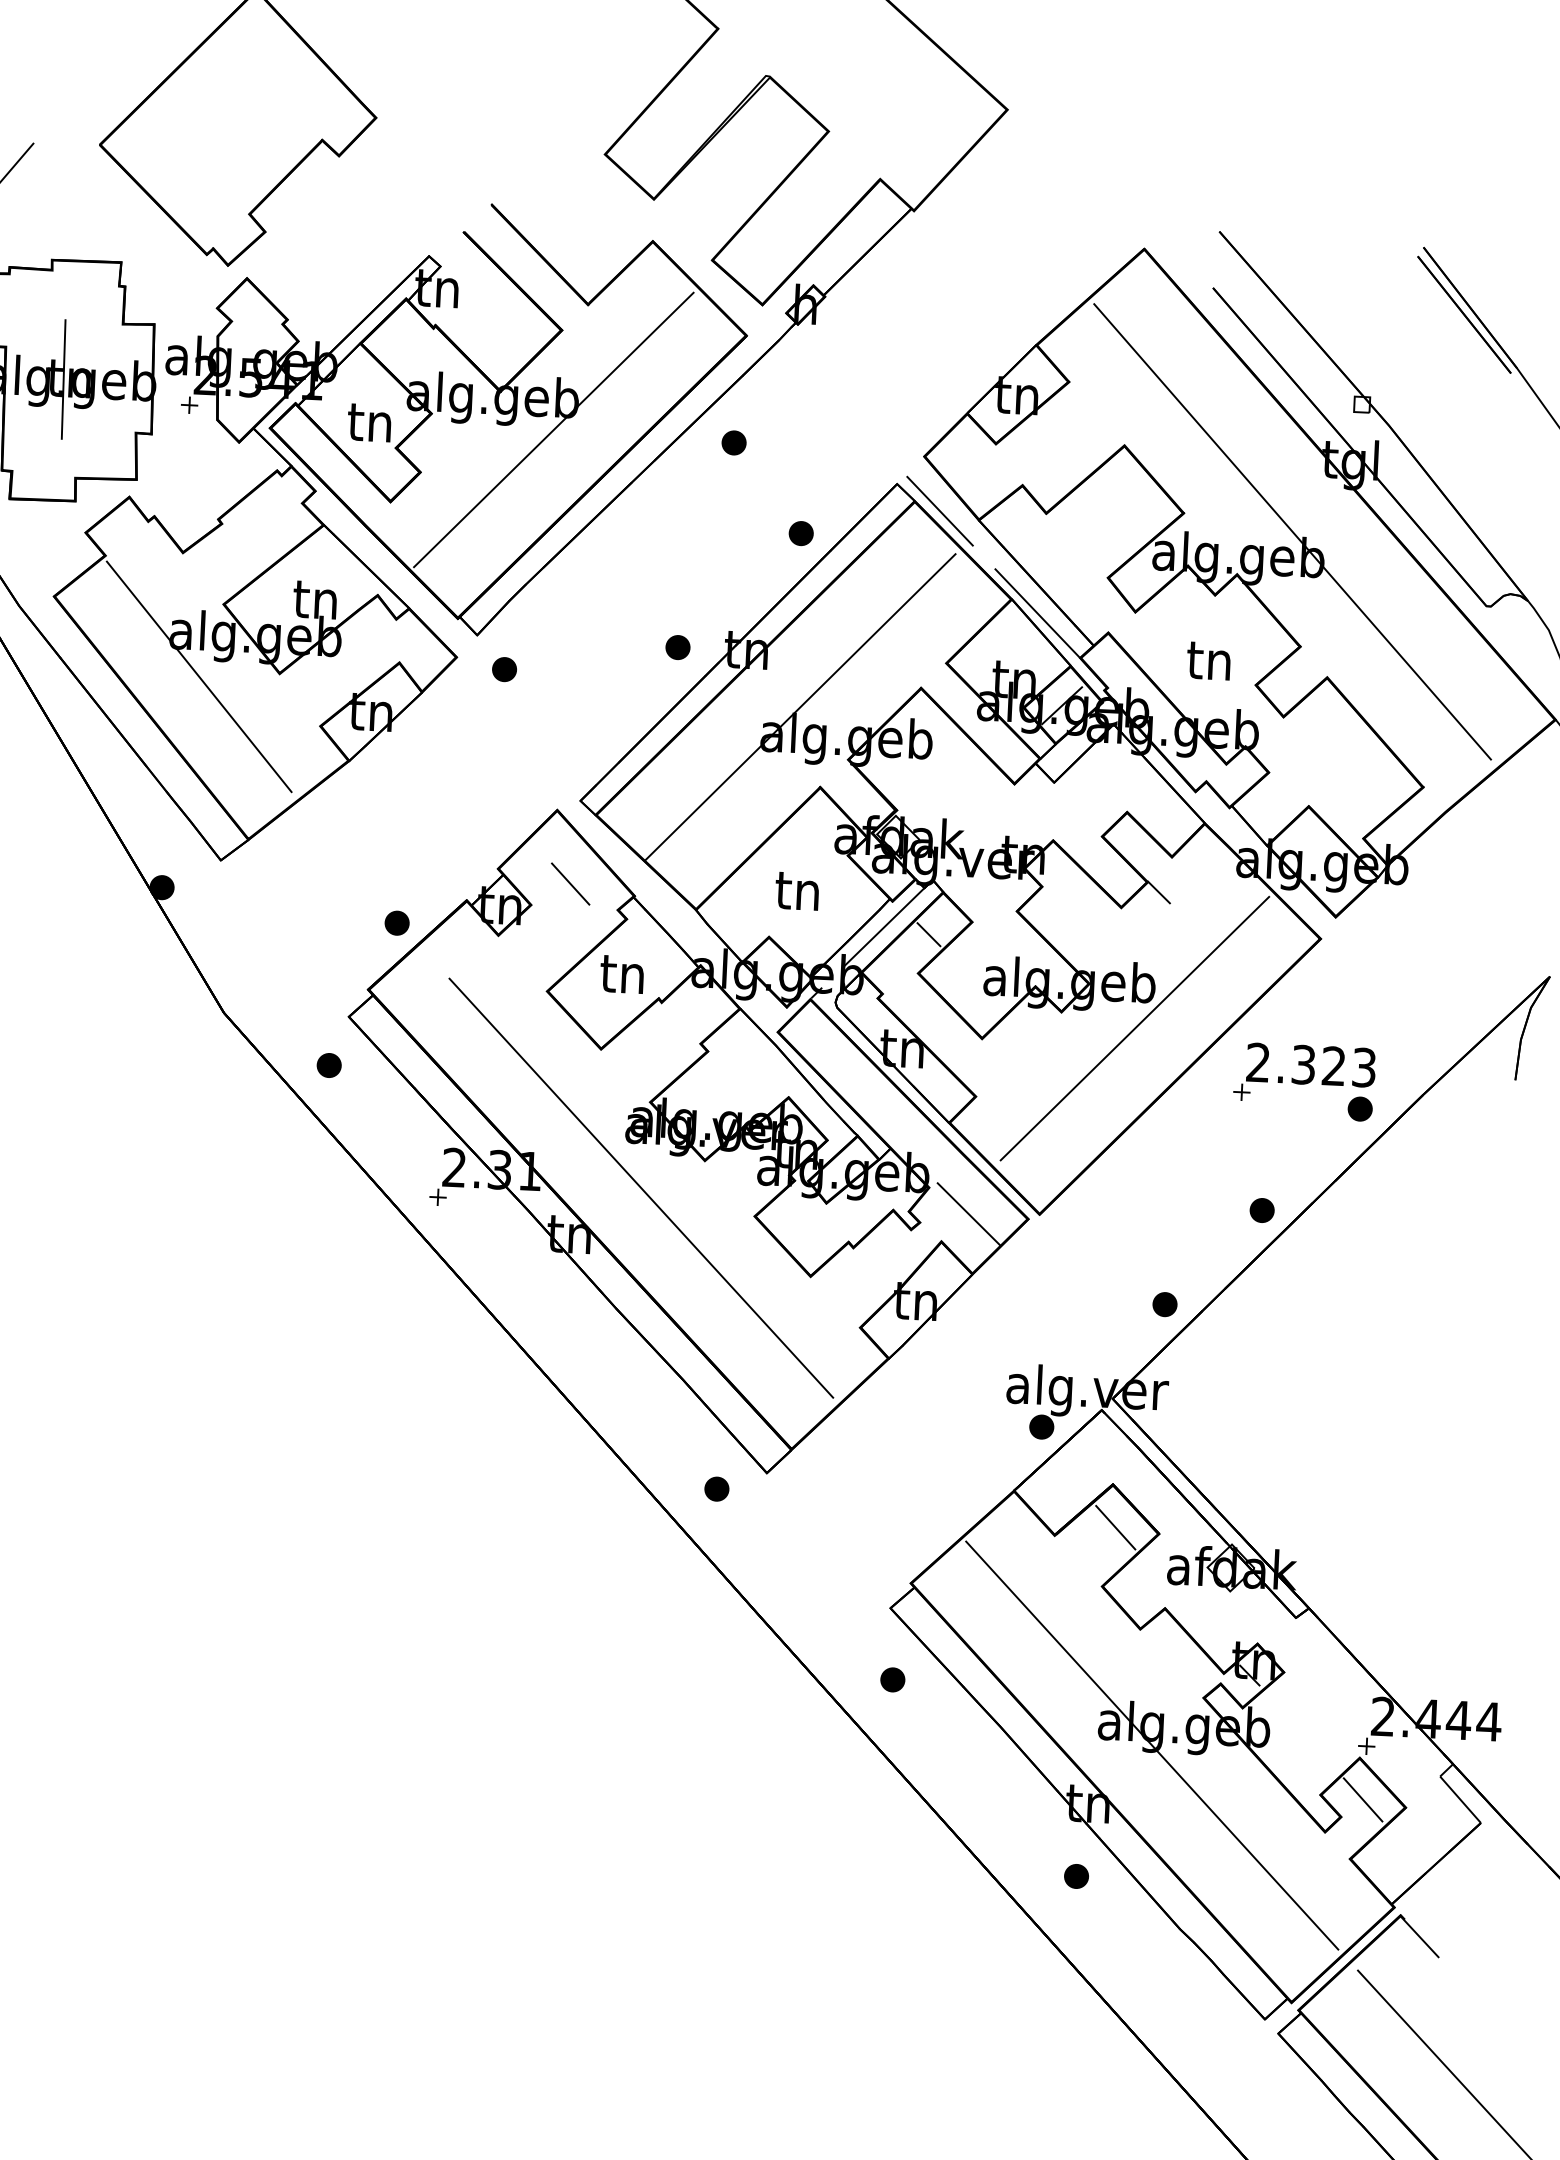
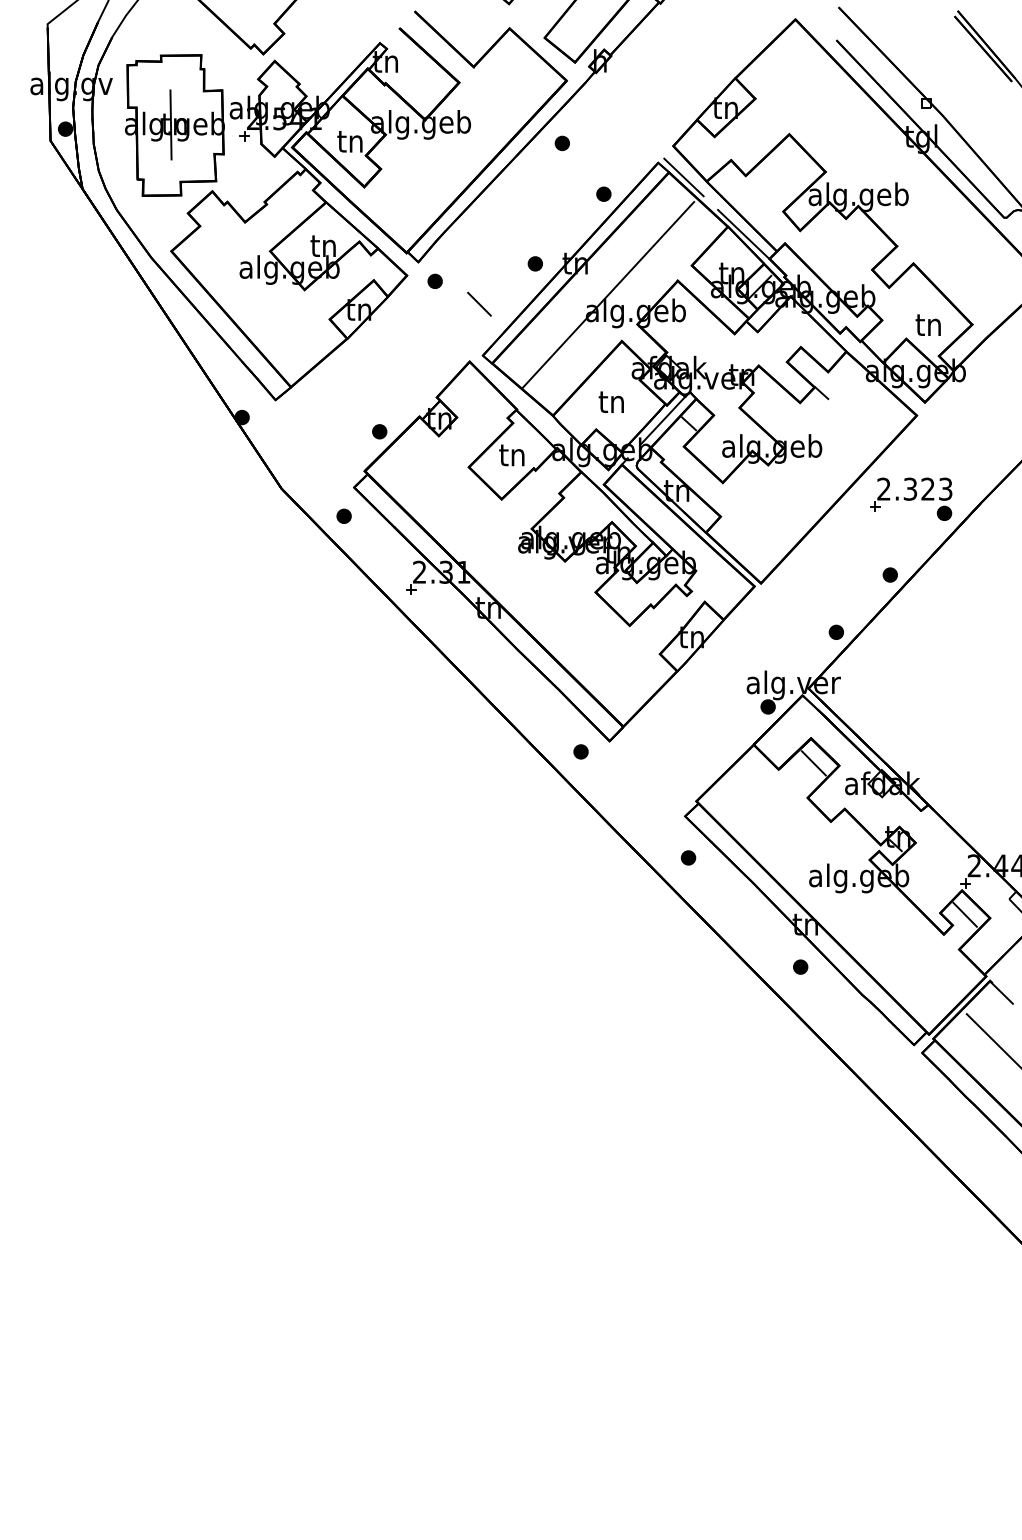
line: (552, 429) -> (456, 140), removed
line: (1291, 531) -> (888, 179), removed
text: (1207, 659) -> (927, 324), moved
line: (198, 675) -> (257, 293), removed
line: (570, 882) -> (479, 303), moved
line: (1133, 1028) -> (810, 472), removed
line: (640, 1187) -> (528, 578), removed
line: (969, 1214) -> (720, 585), removed
line: (1151, 1744) -> (840, 888), removed

